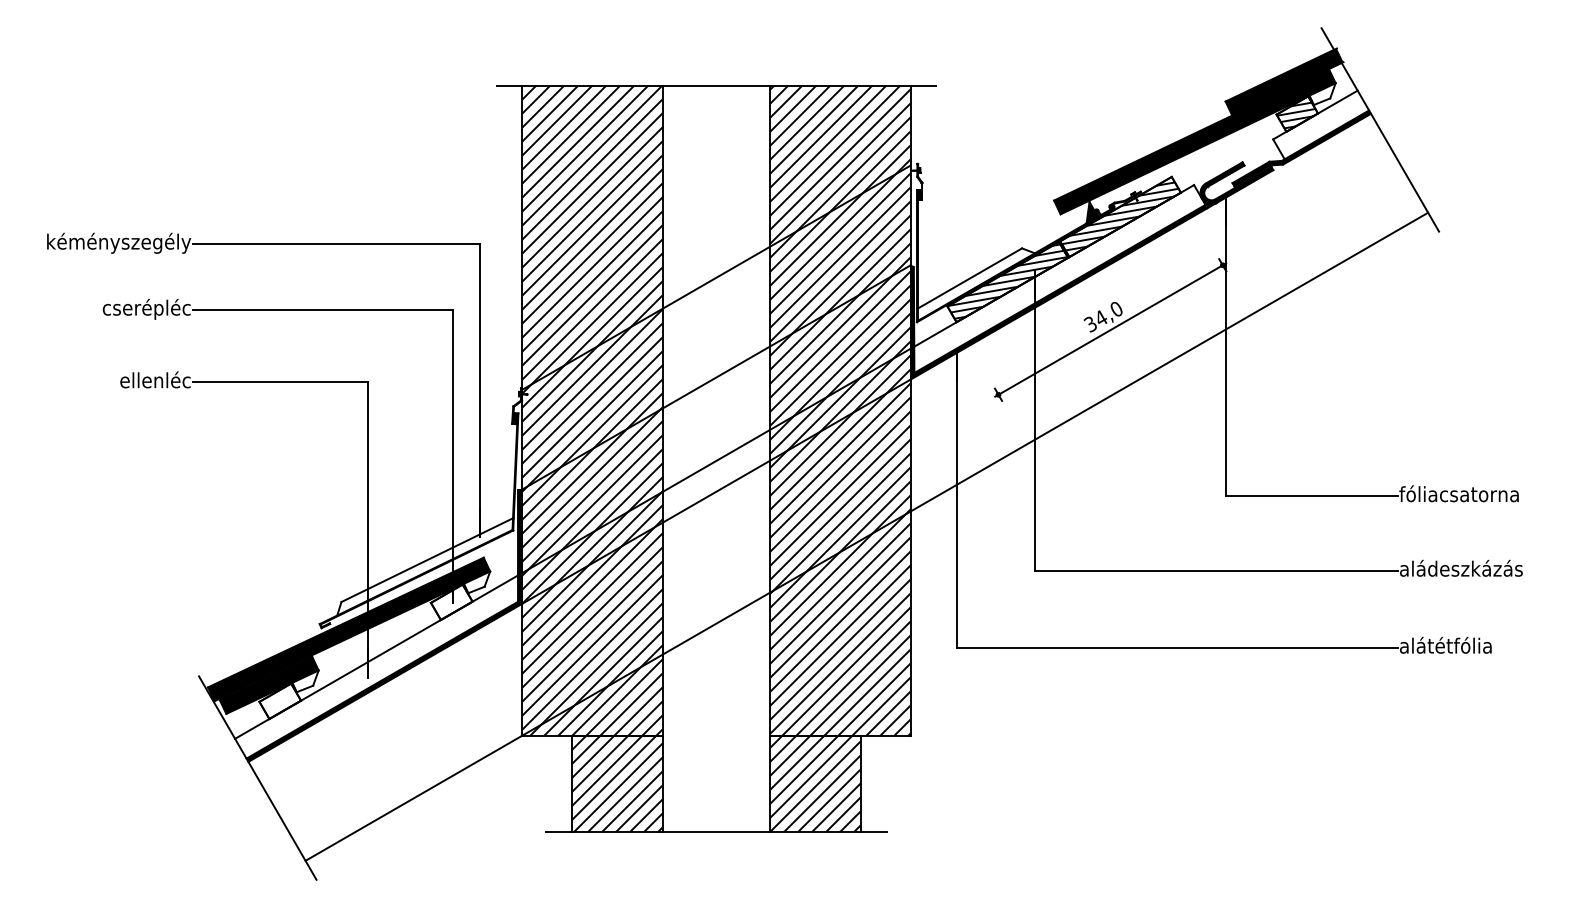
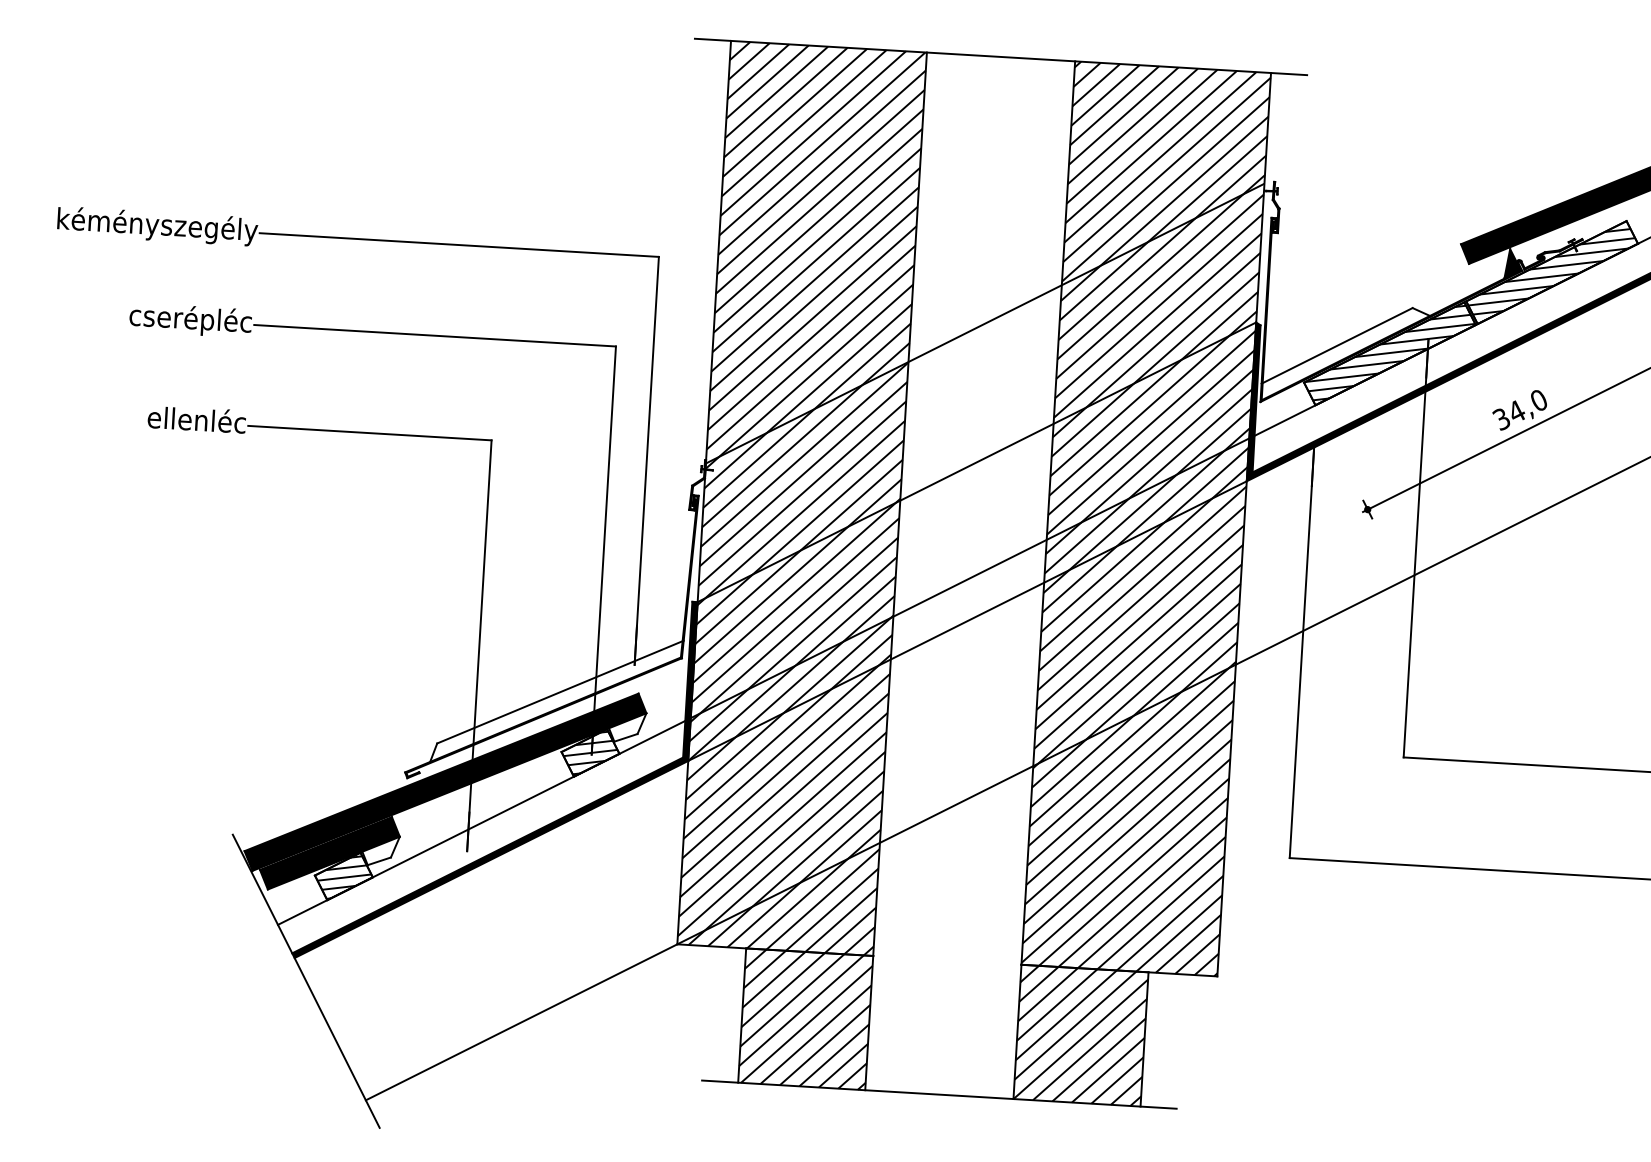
hatch: (451, 602) -> (590, 753), added
hatch: (280, 702) -> (344, 878), added

